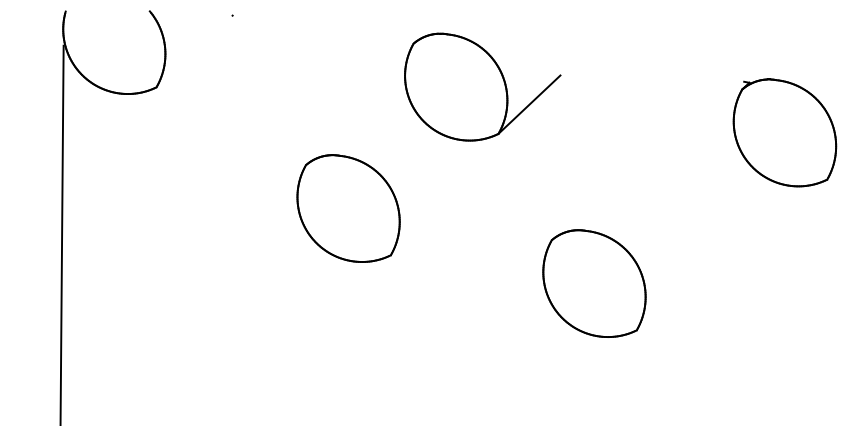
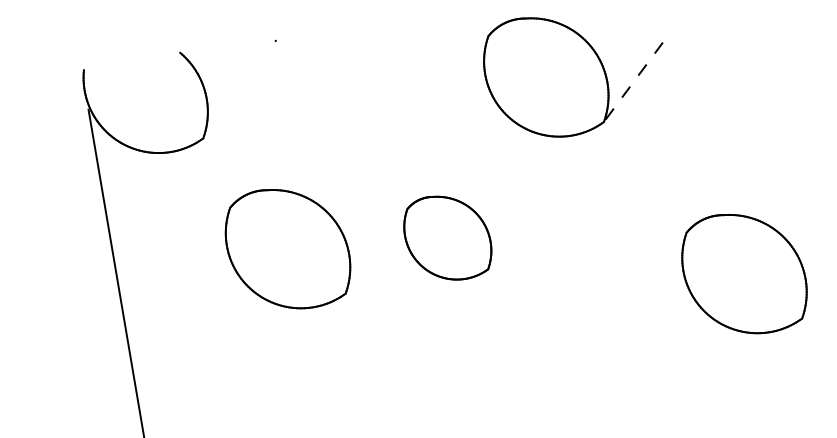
line: (529, 104) -> (633, 82), solid -> dashed
part: (211, 193) -> (287, 248), added
part: (348, 208) -> (447, 237), size x0.7

